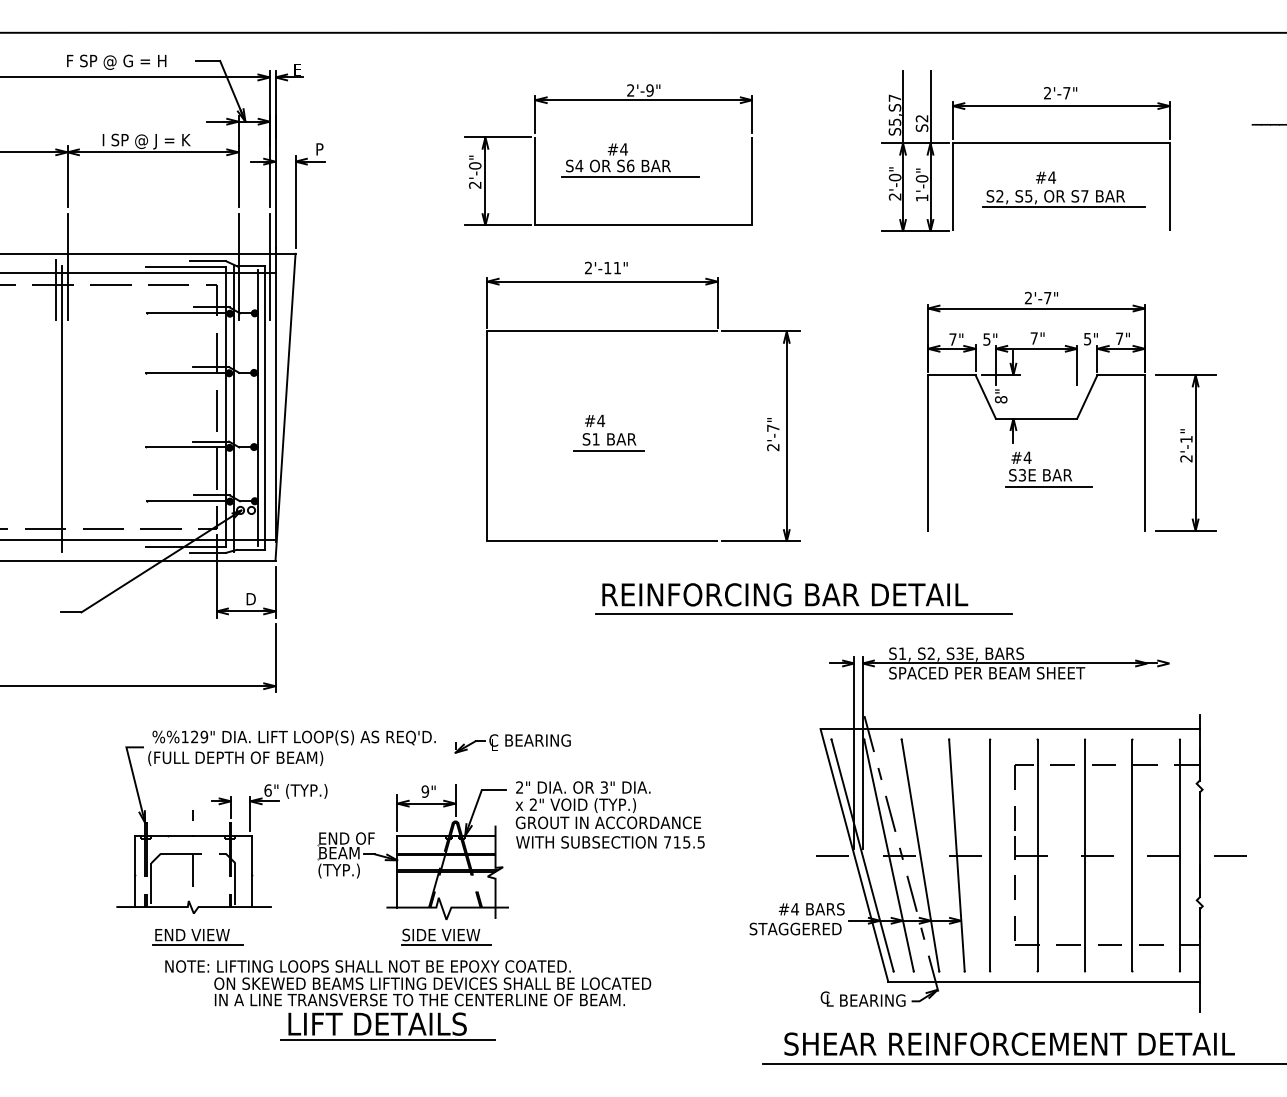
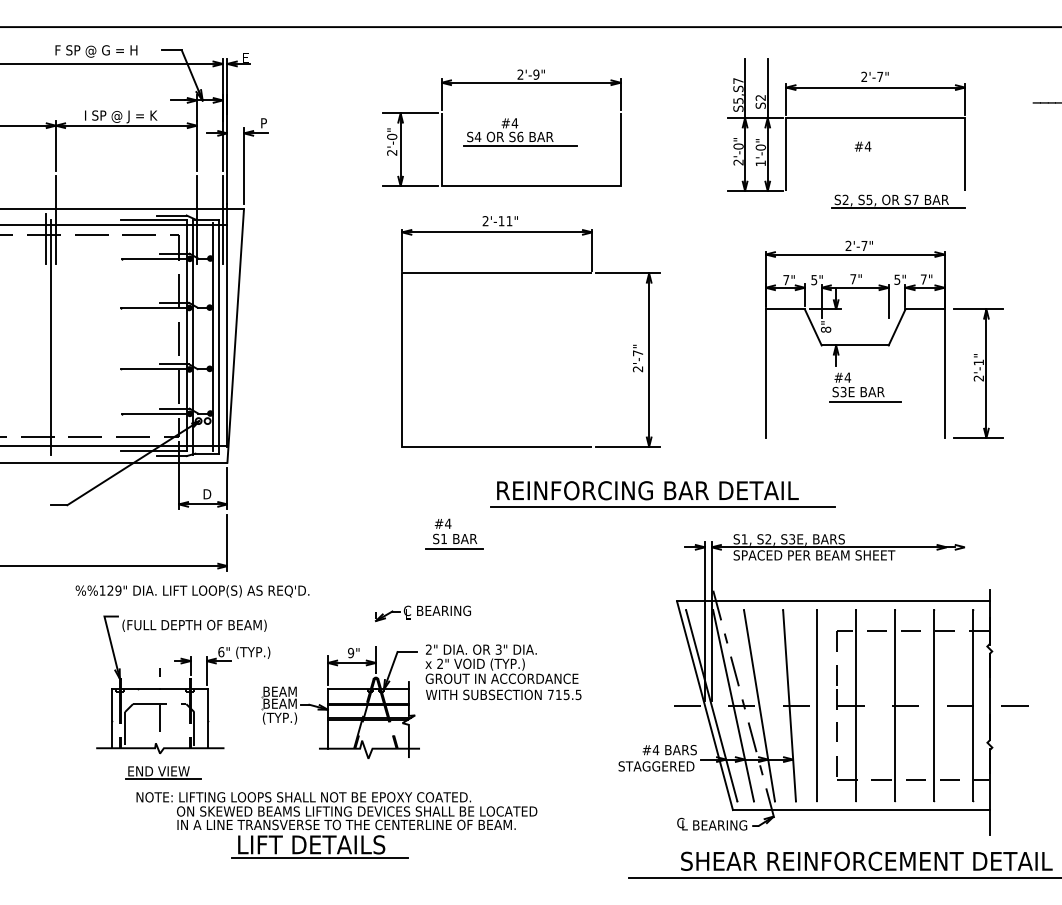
part: (1063, 198) -> (898, 201), moved
part: (608, 432) -> (454, 533), moved
text: (293, 737) -> (191, 591), moved
text: (349, 838) -> (288, 691), END OF -> BEAM
part: (446, 936) -> (368, 772), removed
text: (1009, 1043) -> (866, 860), moved

